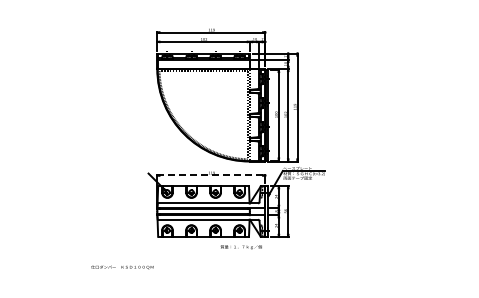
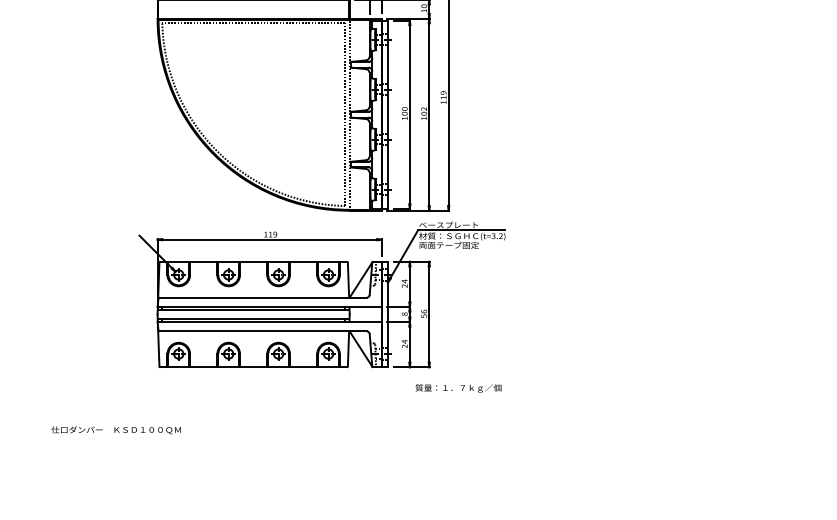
line: (211, 175) -> (270, 239), dashed -> solid
text: (240, 247) -> (456, 389), moved
text: (122, 267) -> (116, 430), moved

